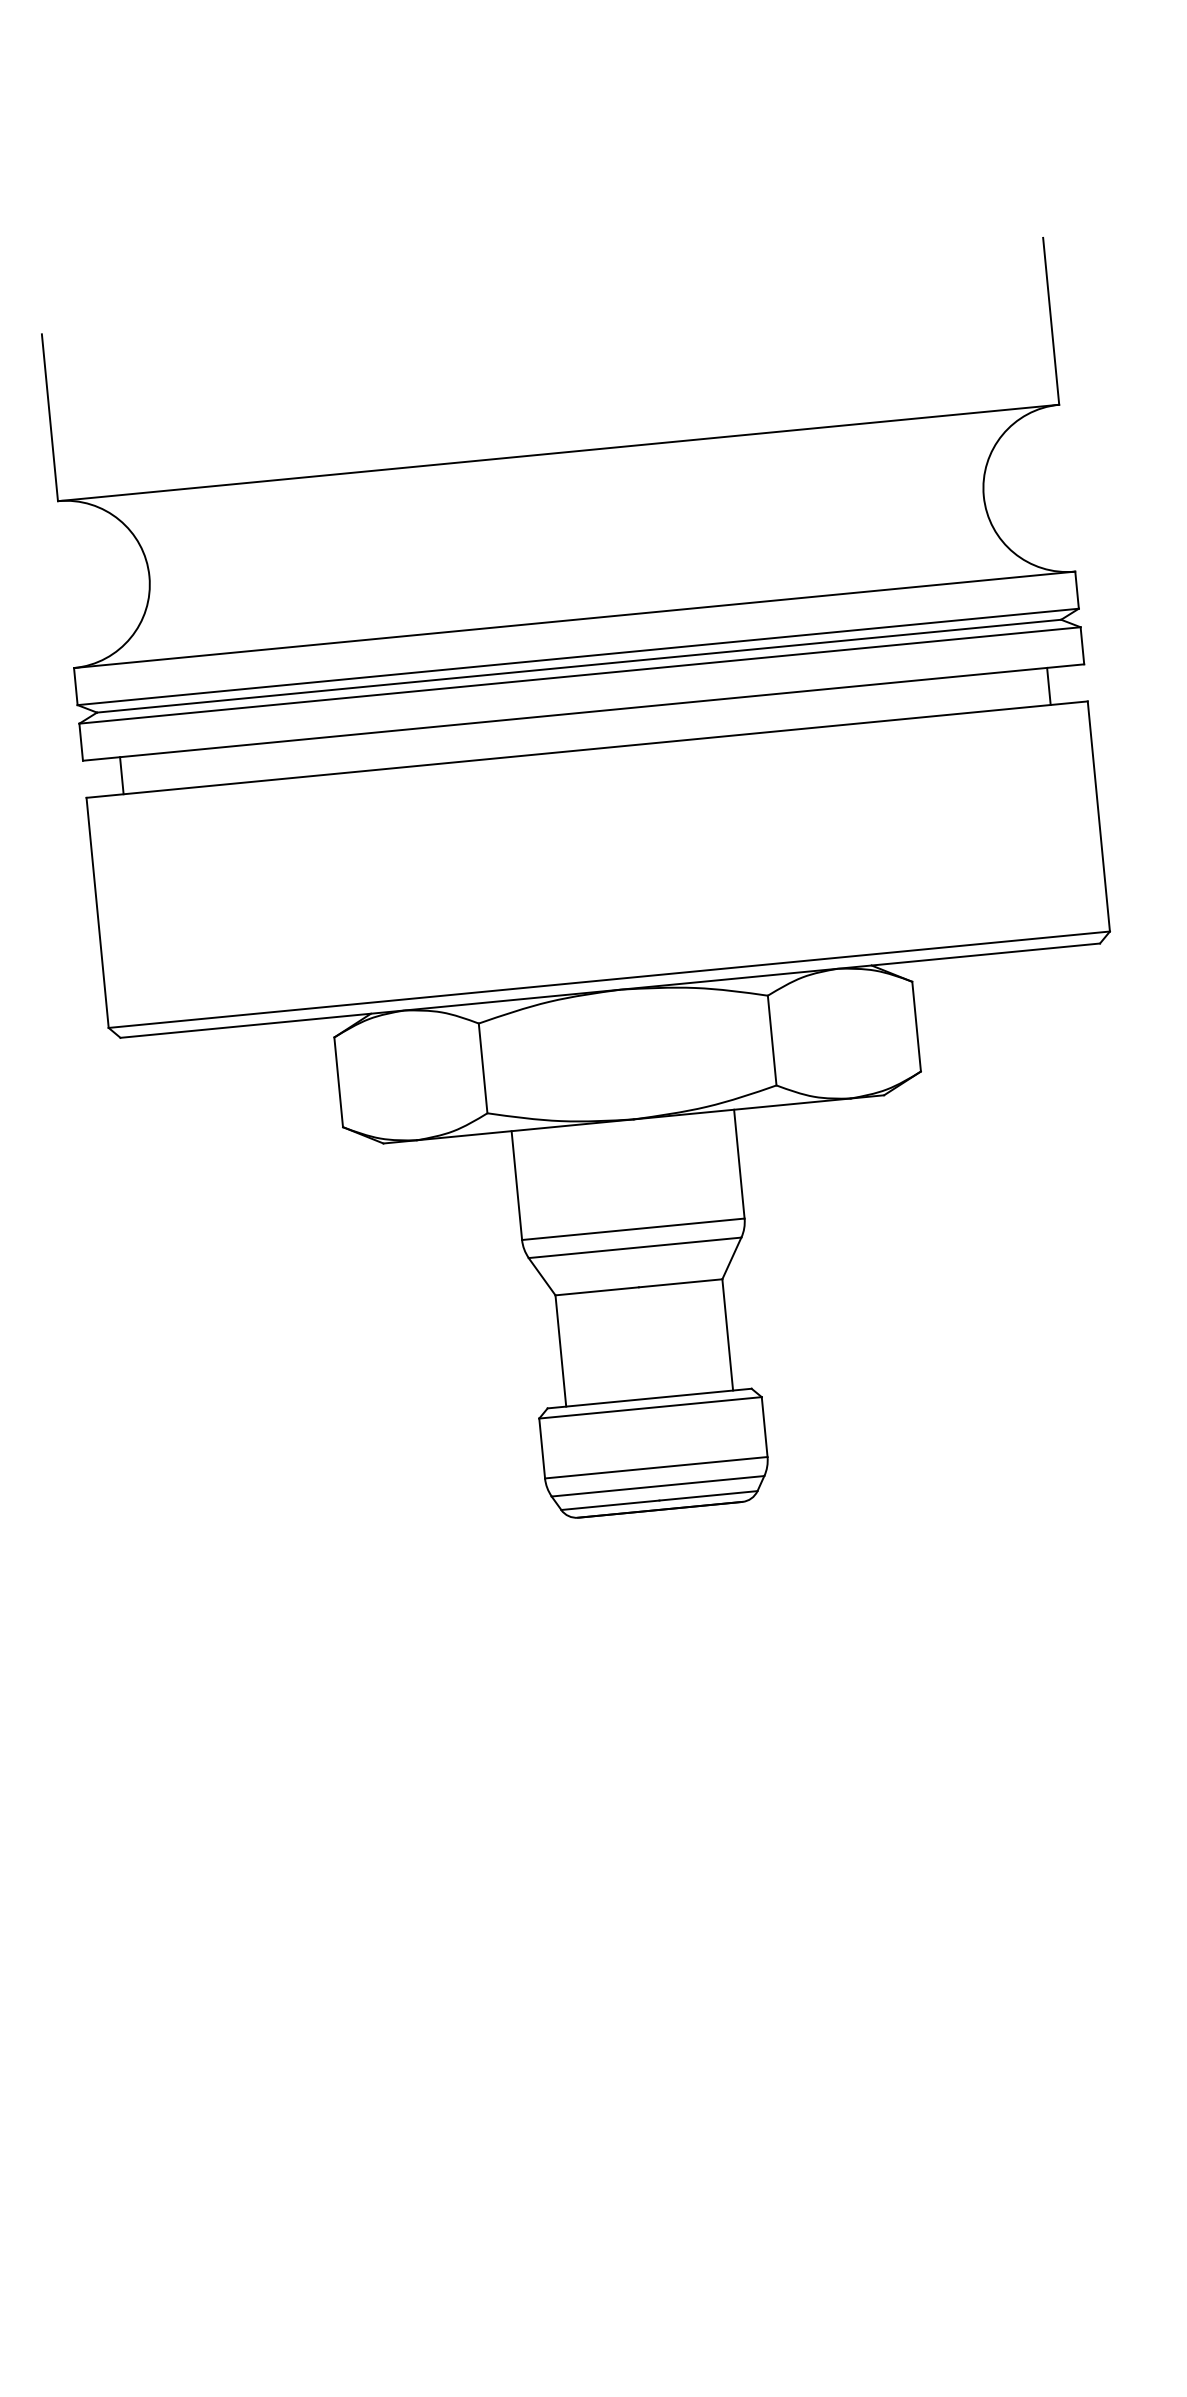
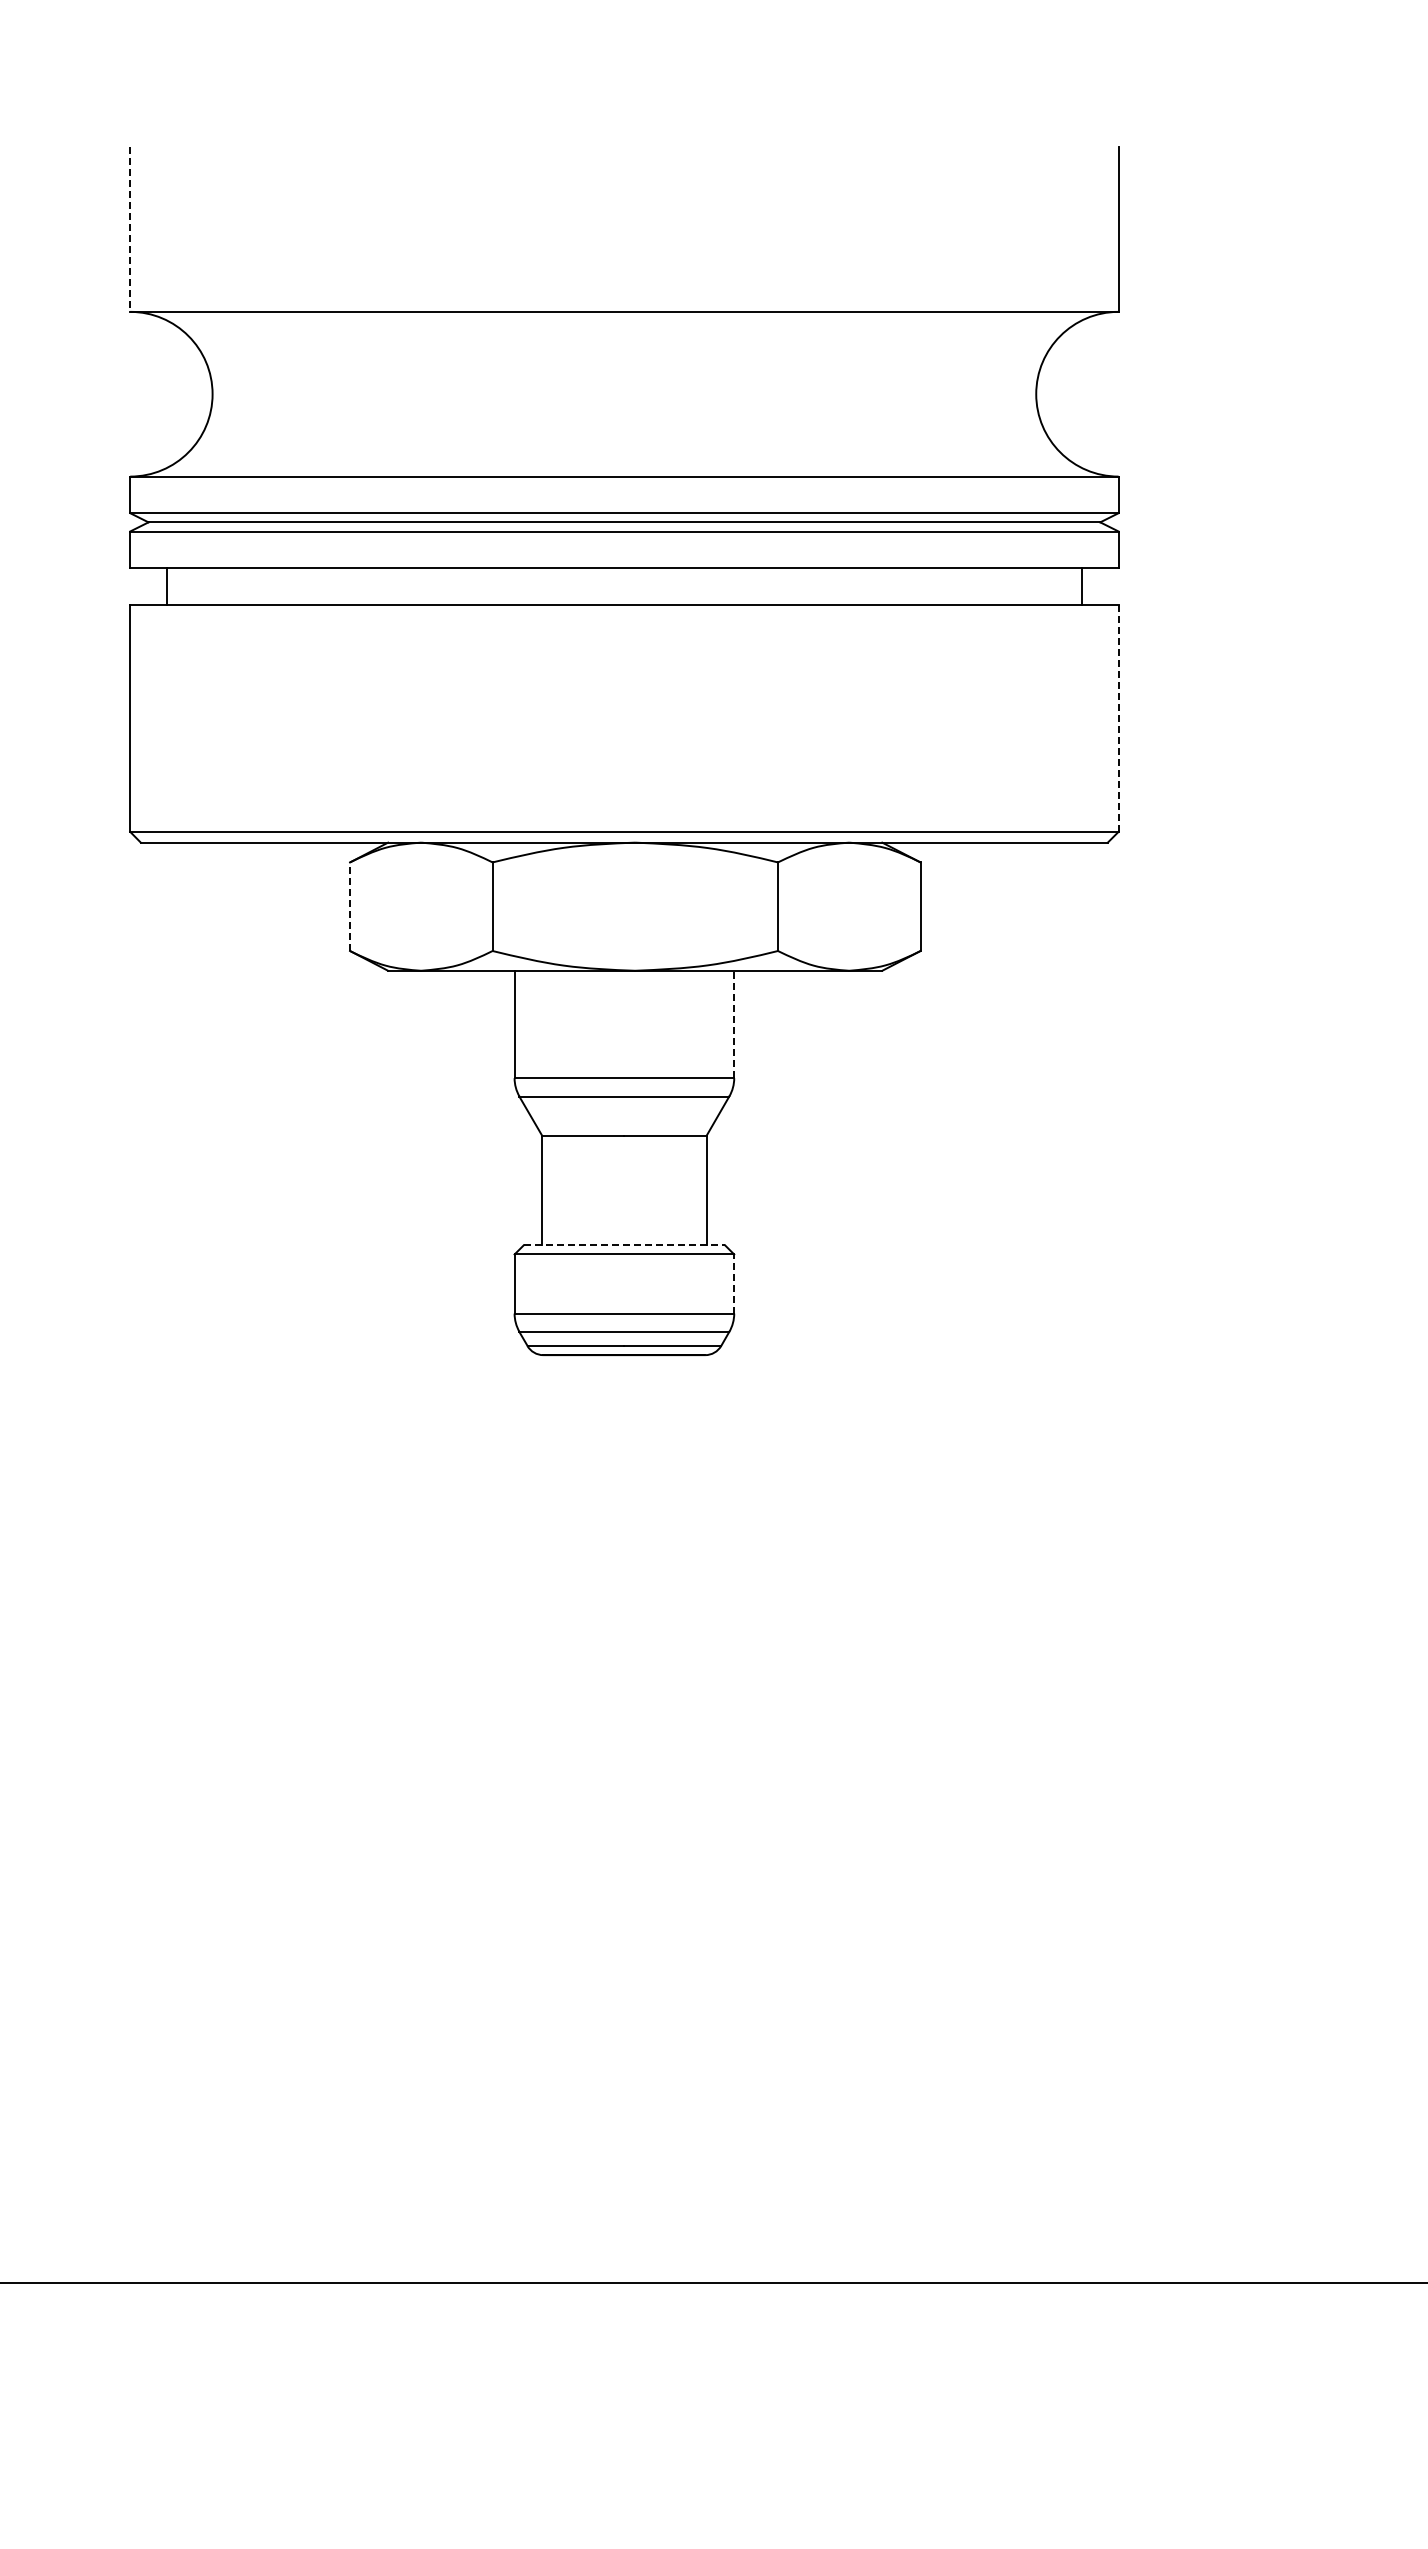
line: (50, 418) -> (130, 230), solid -> dashed
line: (1098, 816) -> (1118, 718), solid -> dashed
line: (339, 1082) -> (350, 906), solid -> dashed
line: (739, 1164) -> (734, 1024), solid -> dashed
line: (649, 1398) -> (624, 1245), solid -> dashed
line: (764, 1427) -> (734, 1284), solid -> dashed

